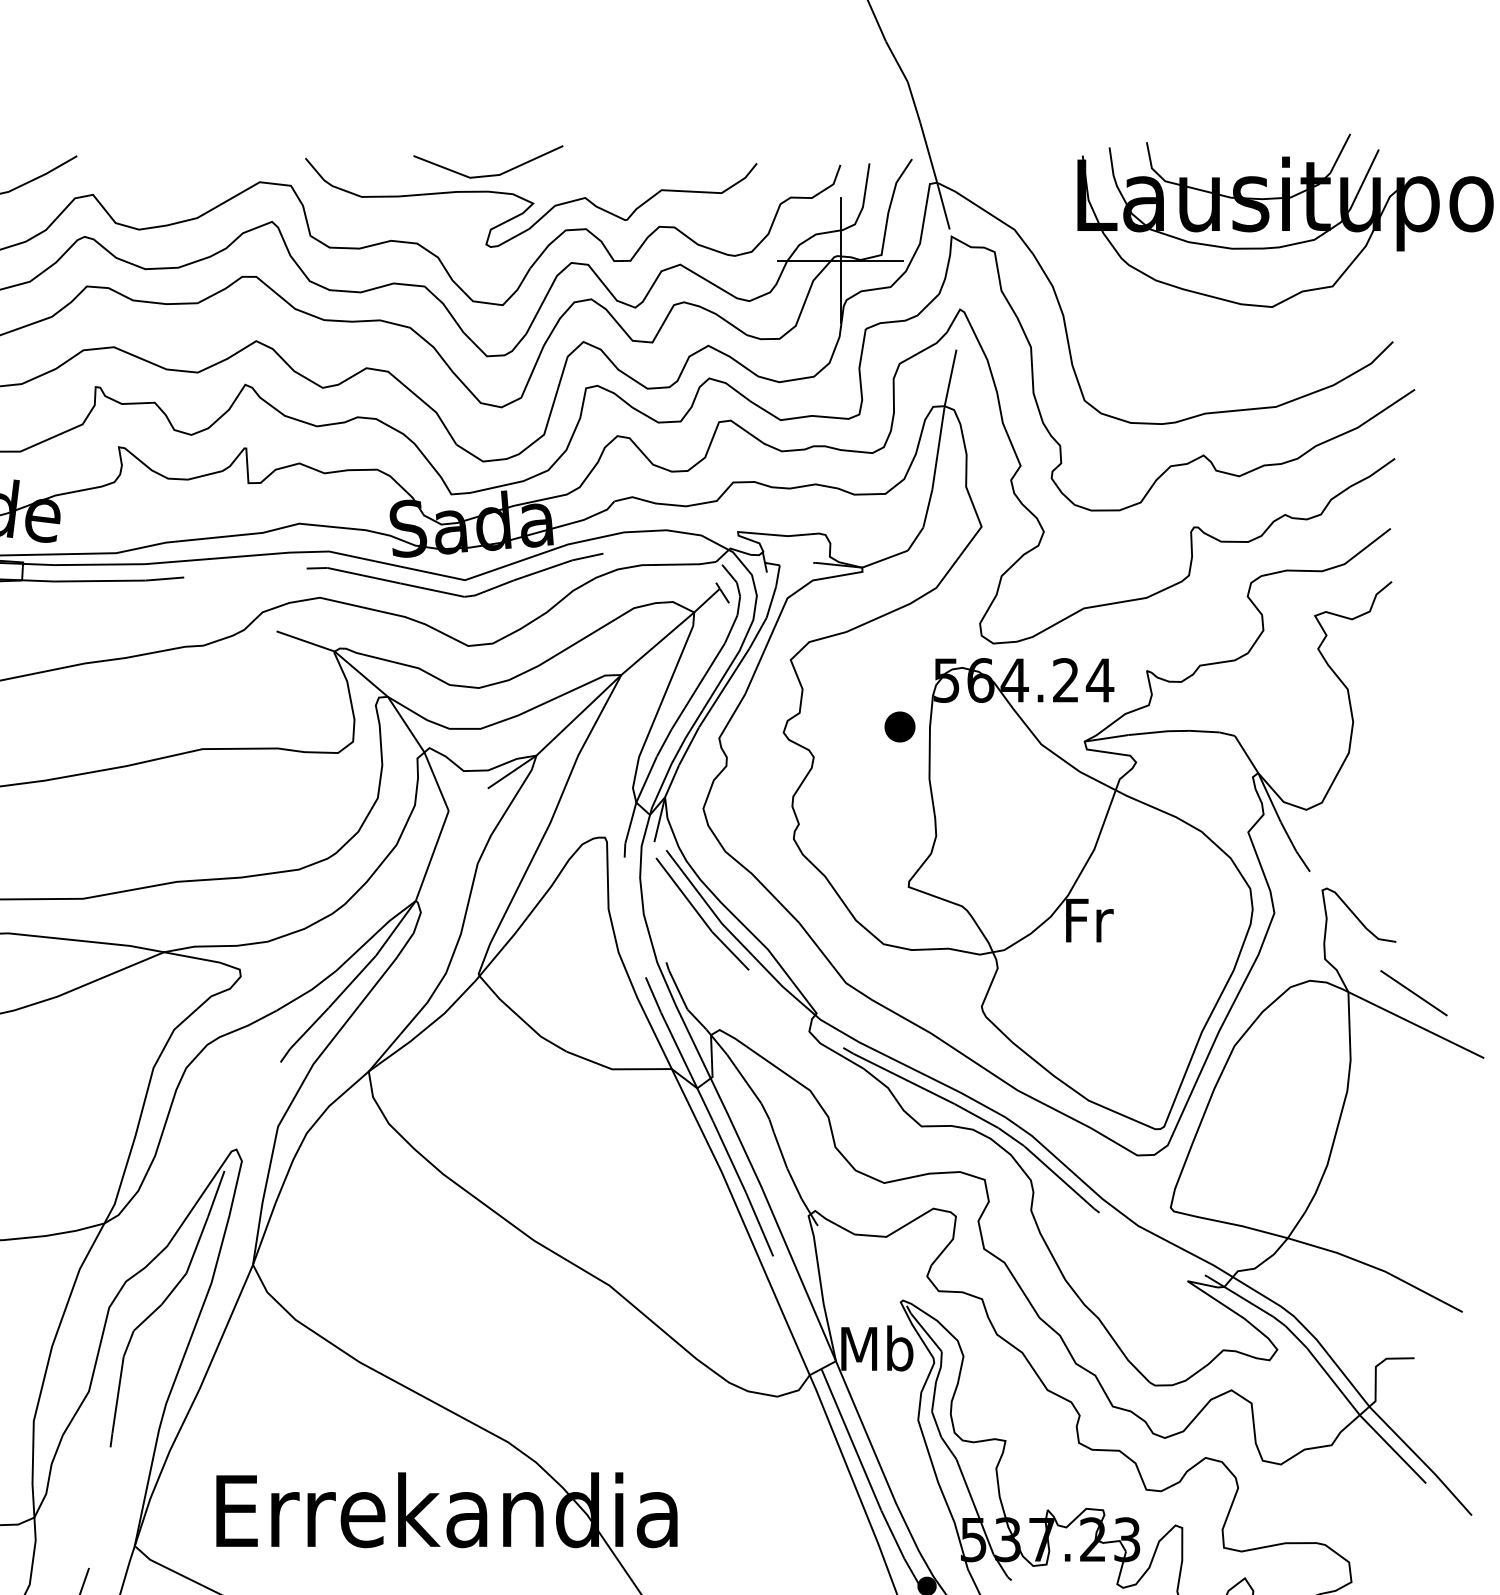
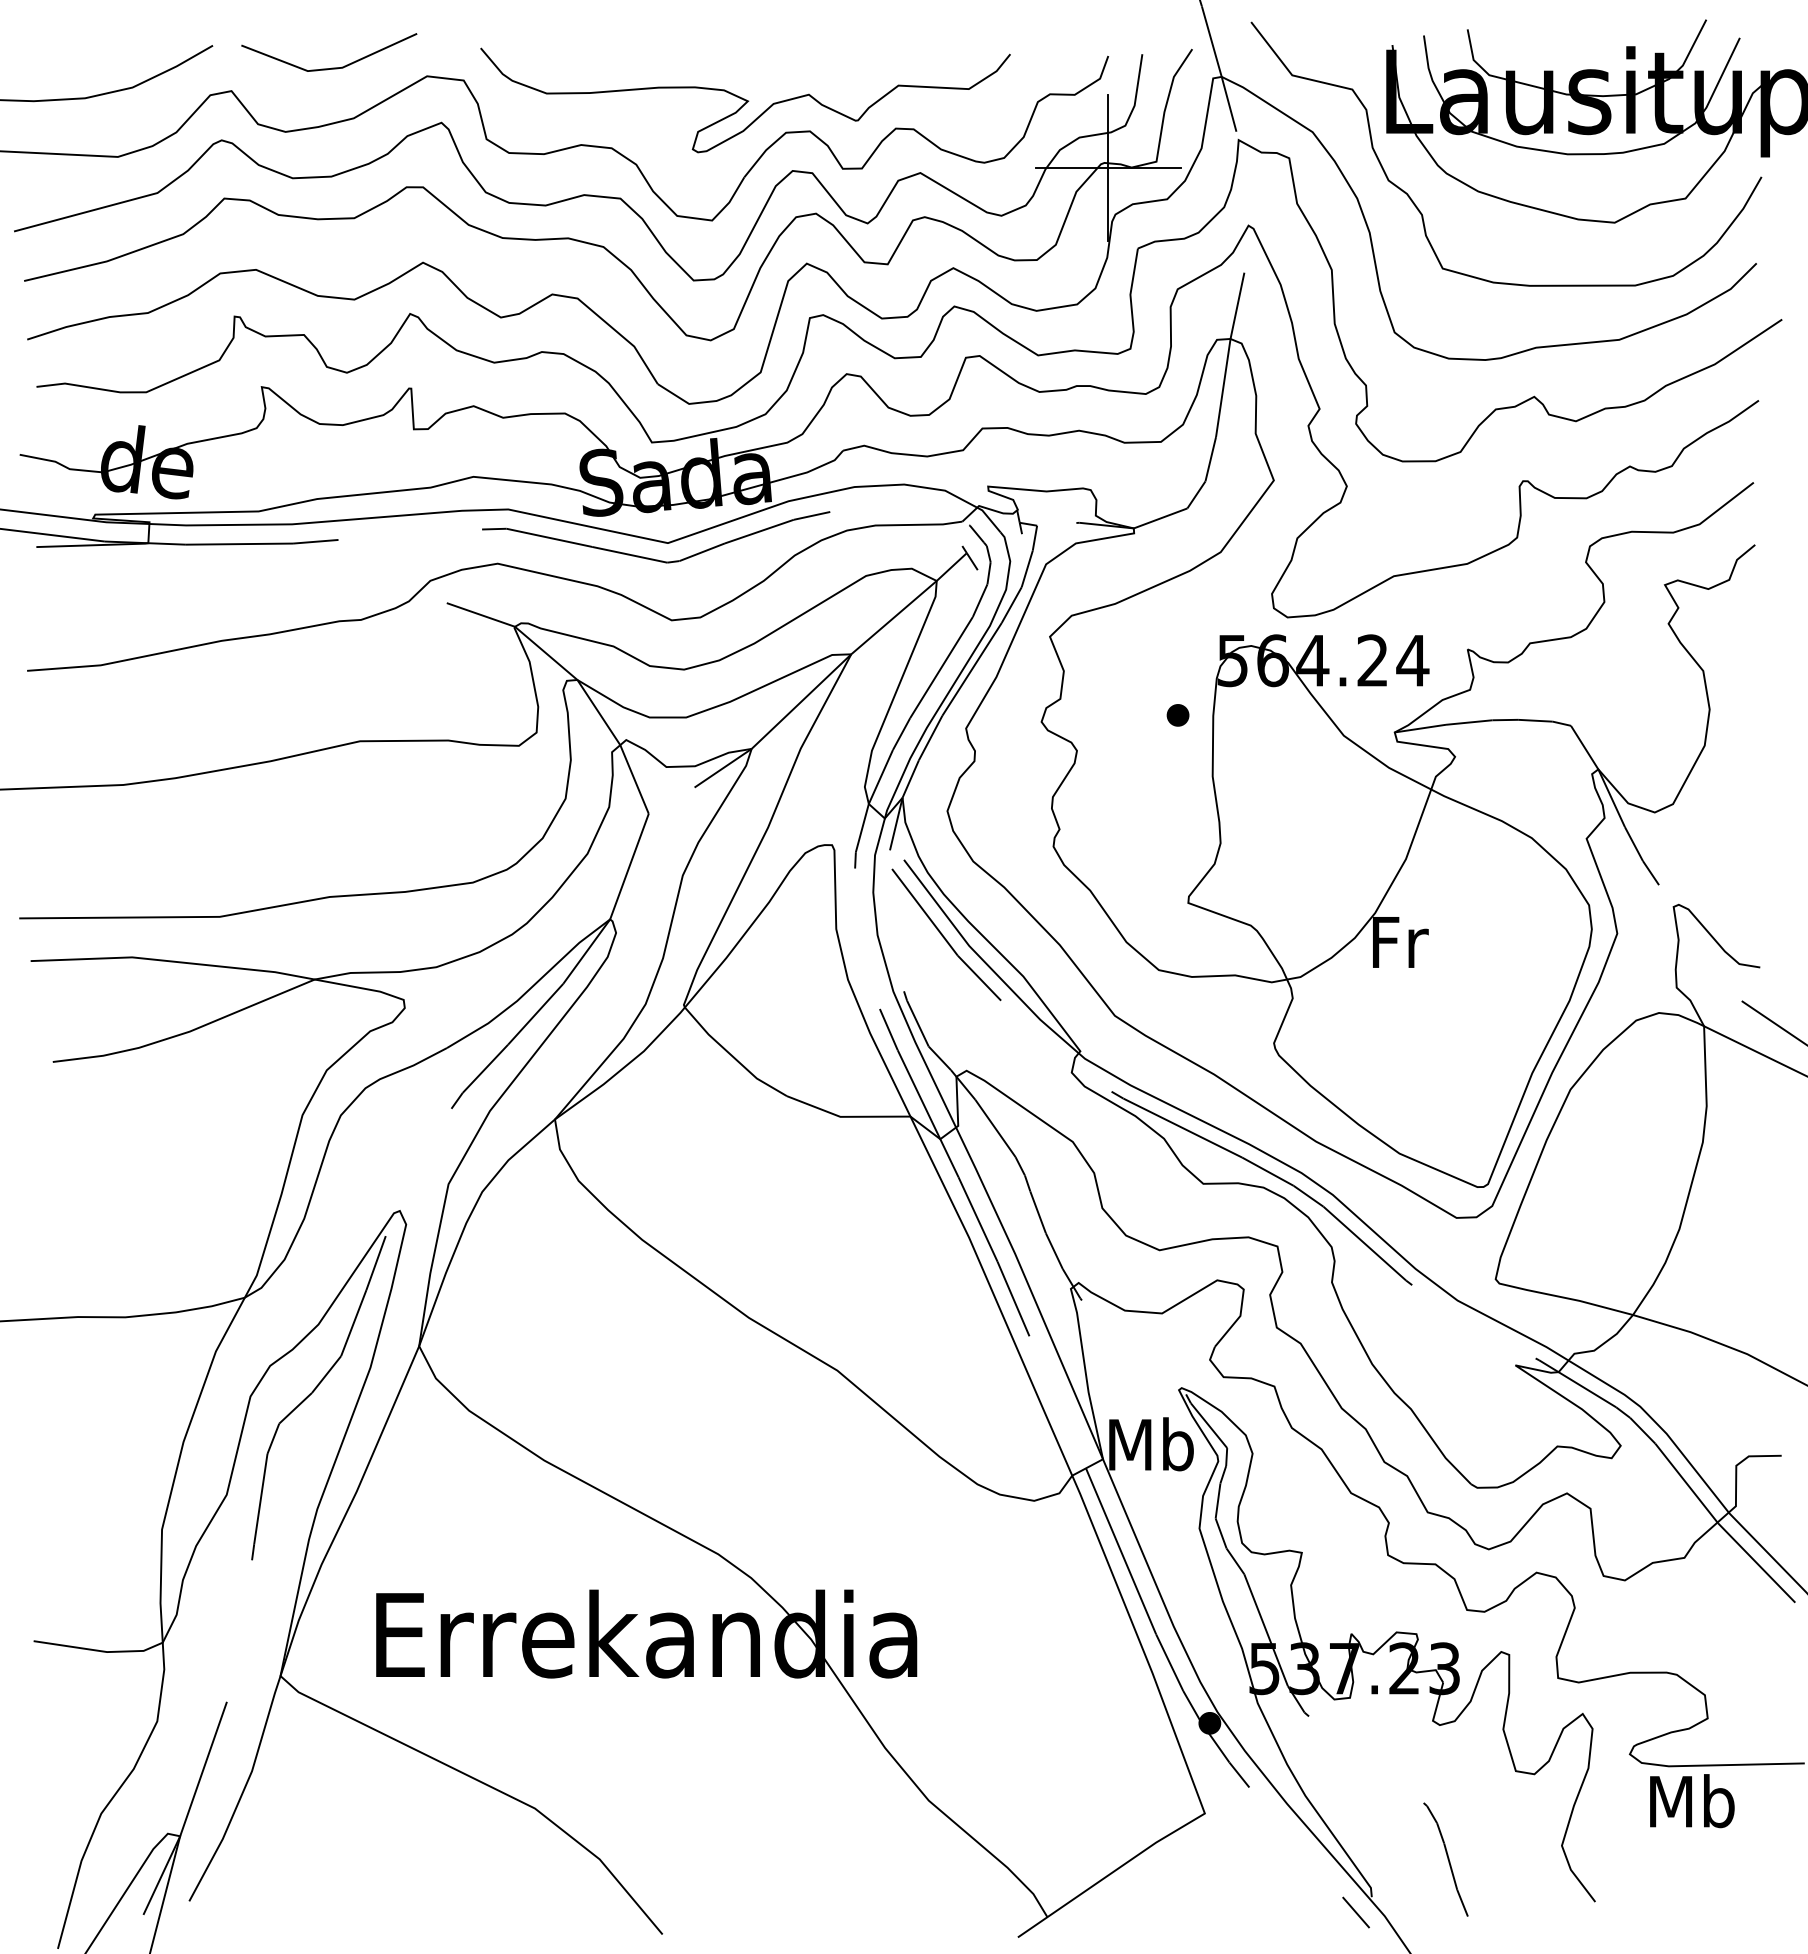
line: (490, 174) -> (331, 67), moved
curve: (1108, 299) -> (1422, 213), added
part: (899, 727) -> (1177, 715), size x0.62

